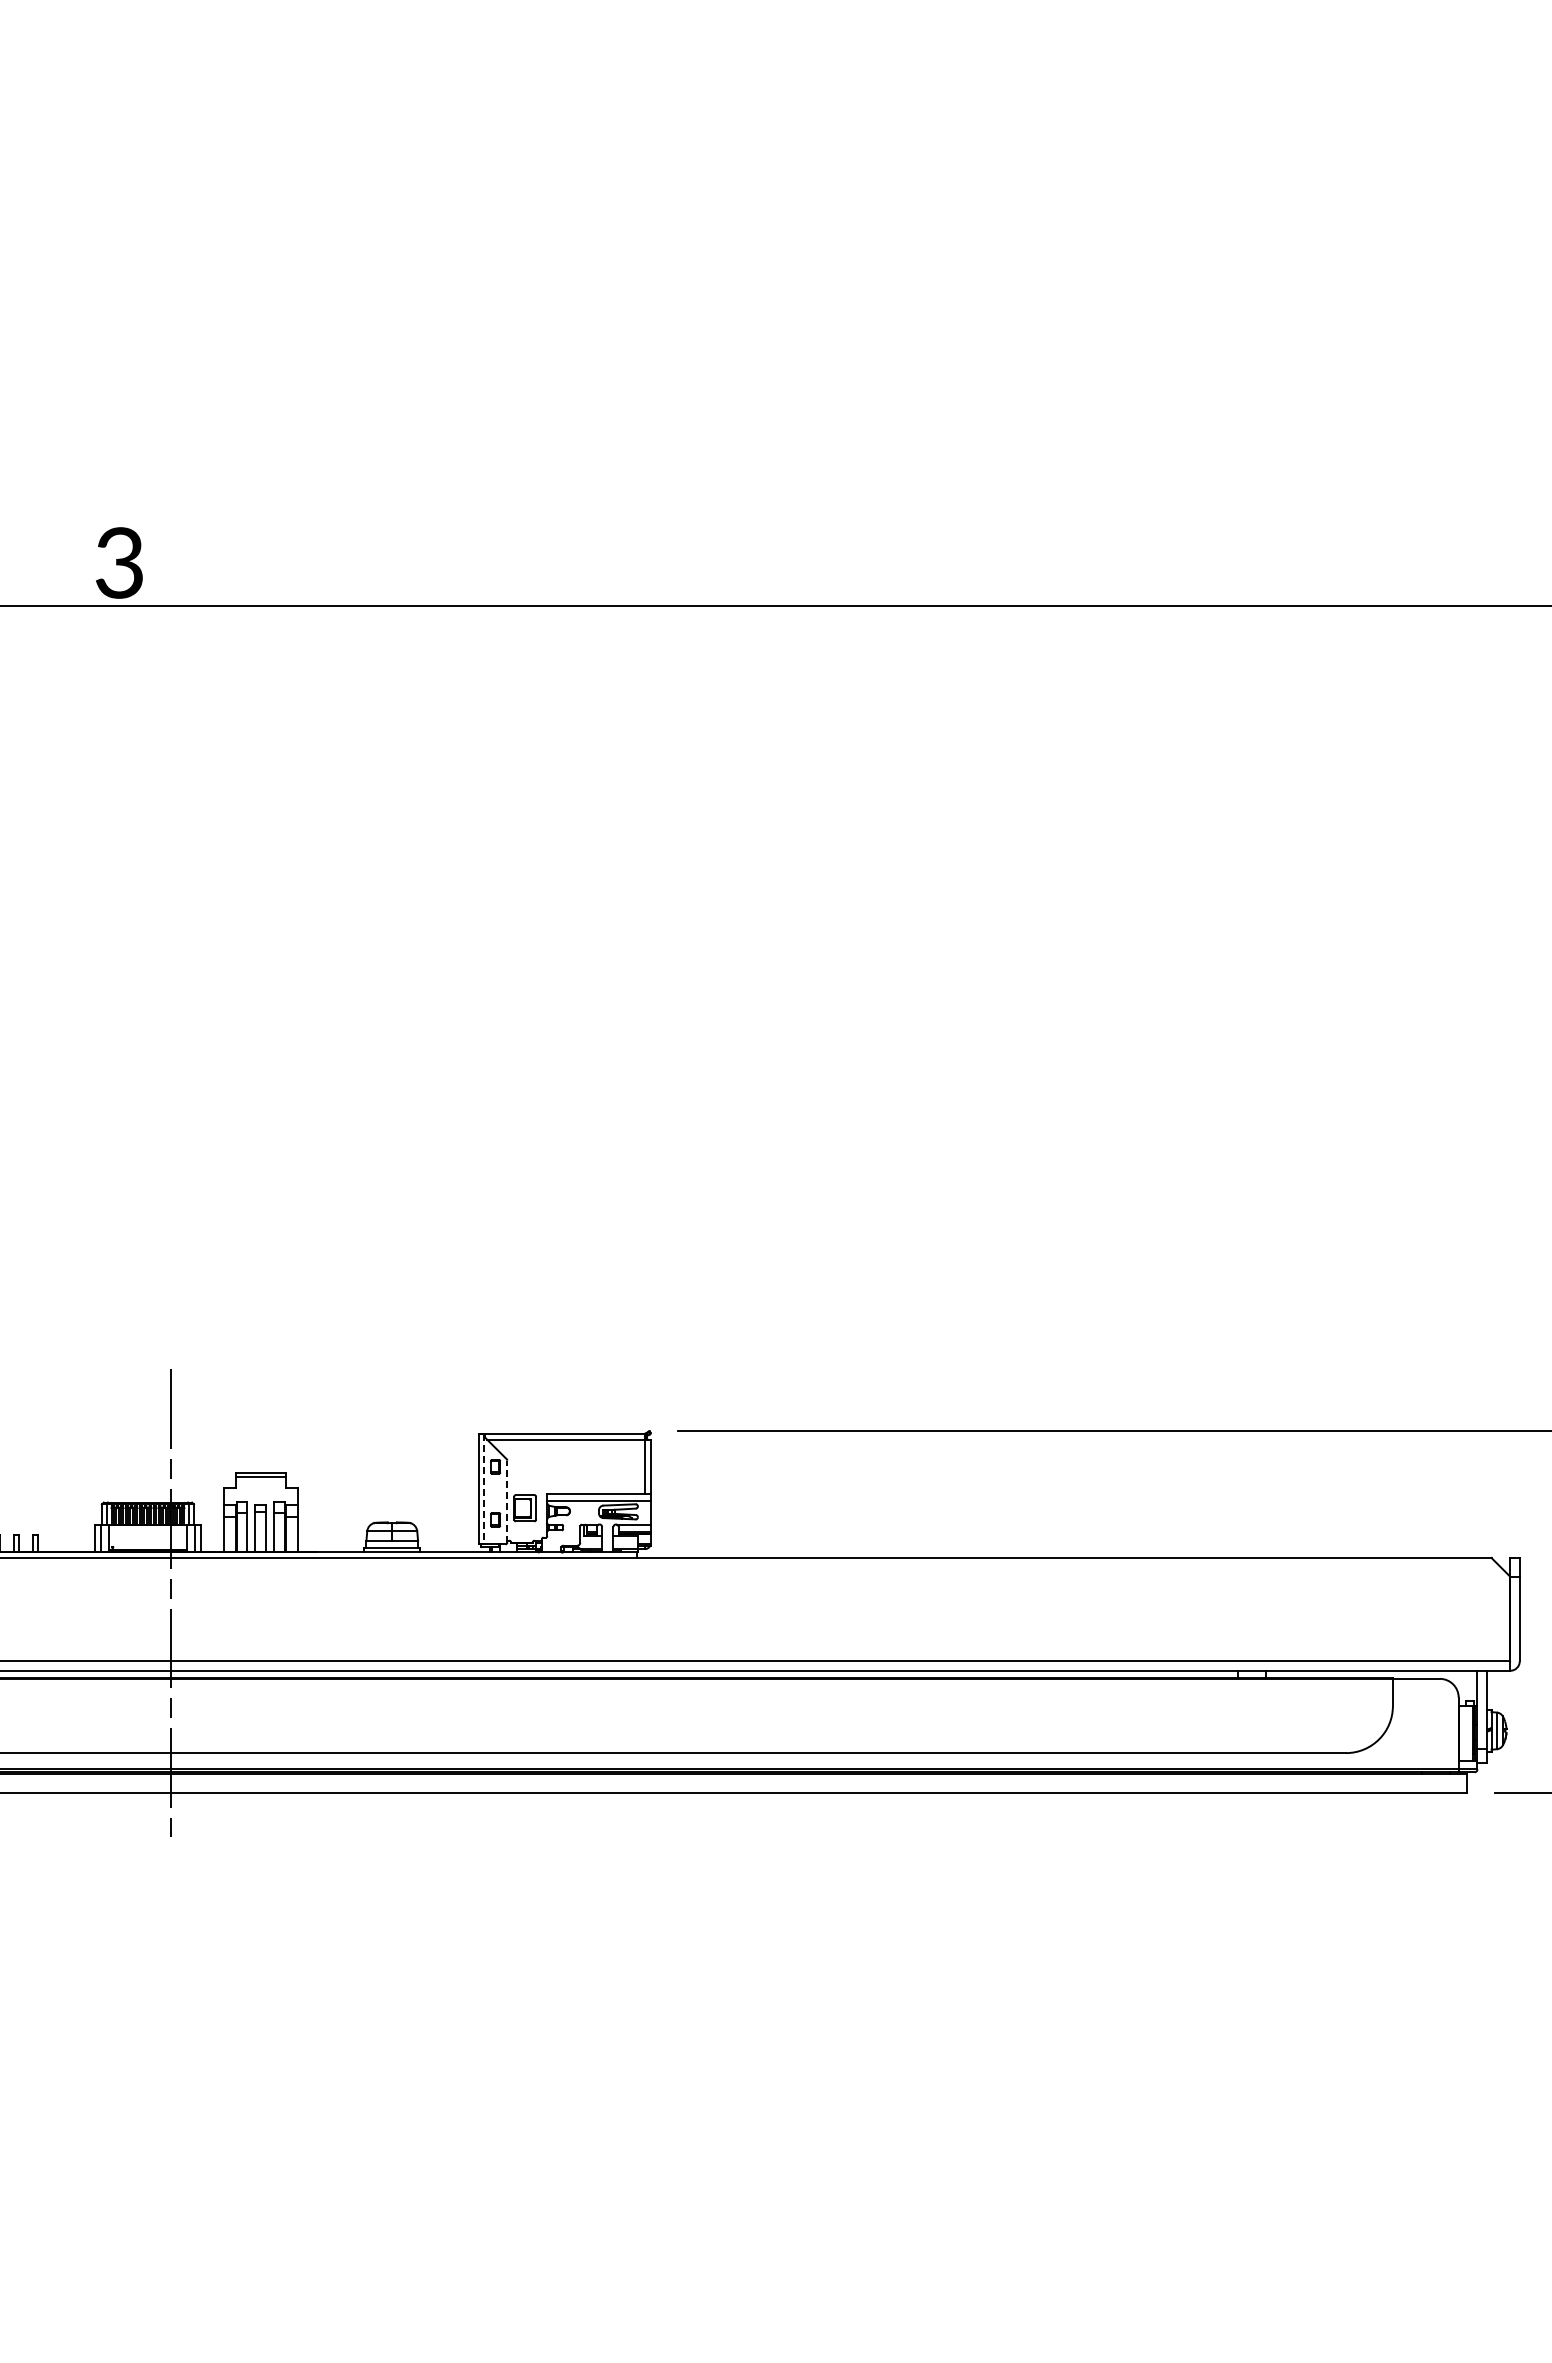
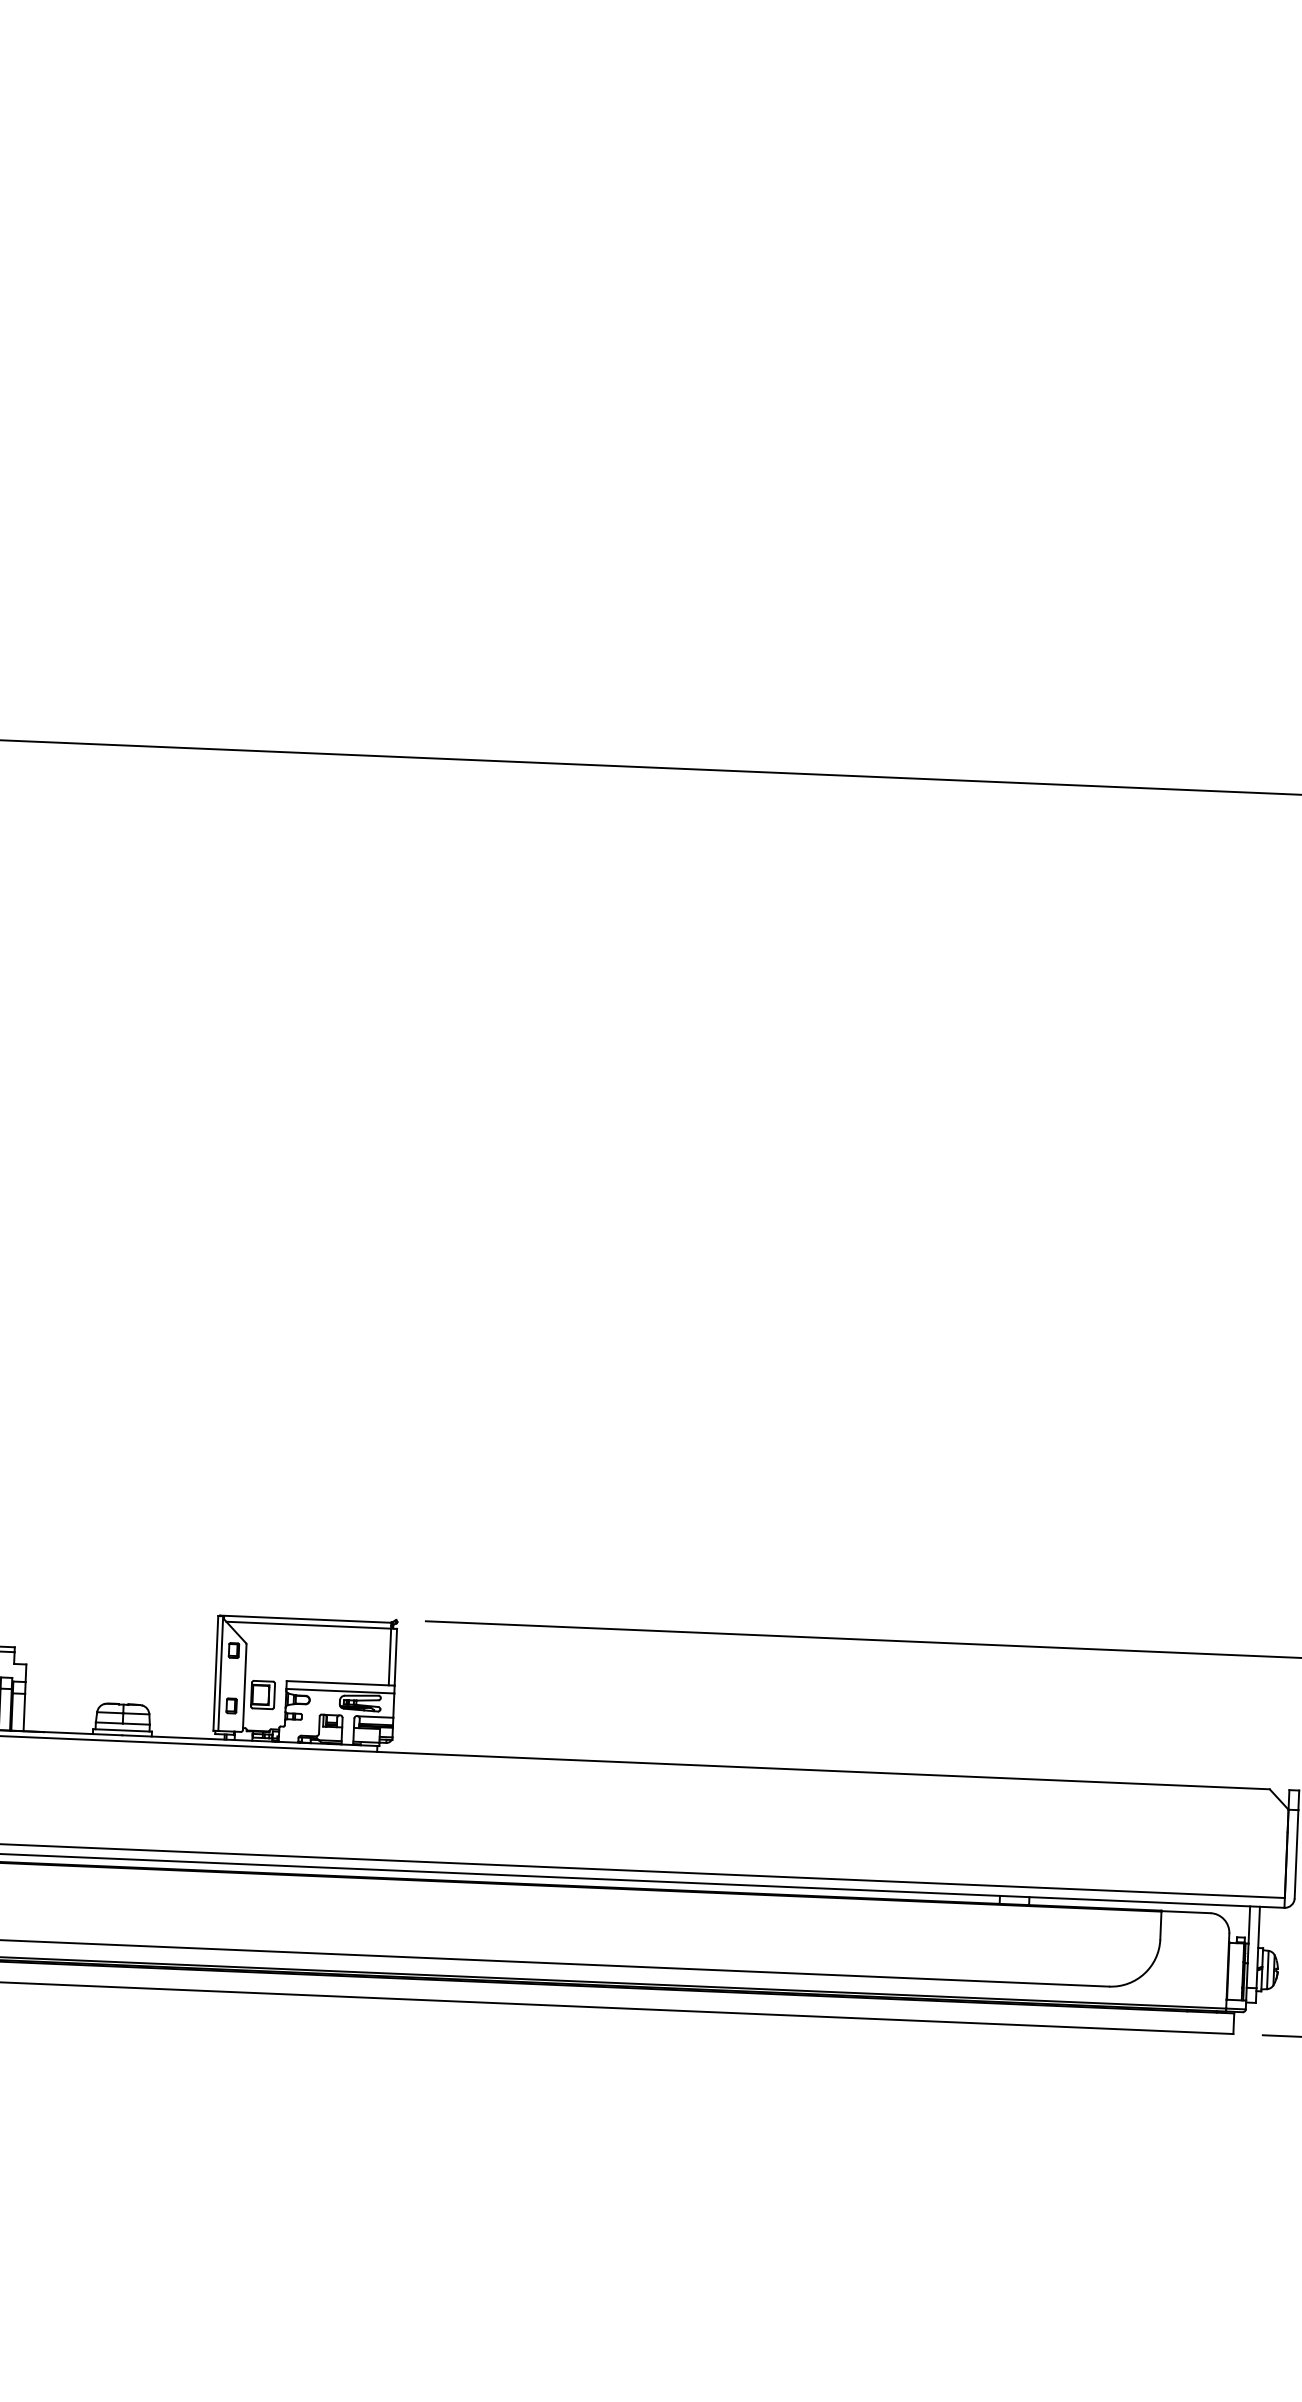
line: (483, 1489) -> (220, 1673), dashed -> solid
line: (507, 1501) -> (244, 1687), dashed -> solid

